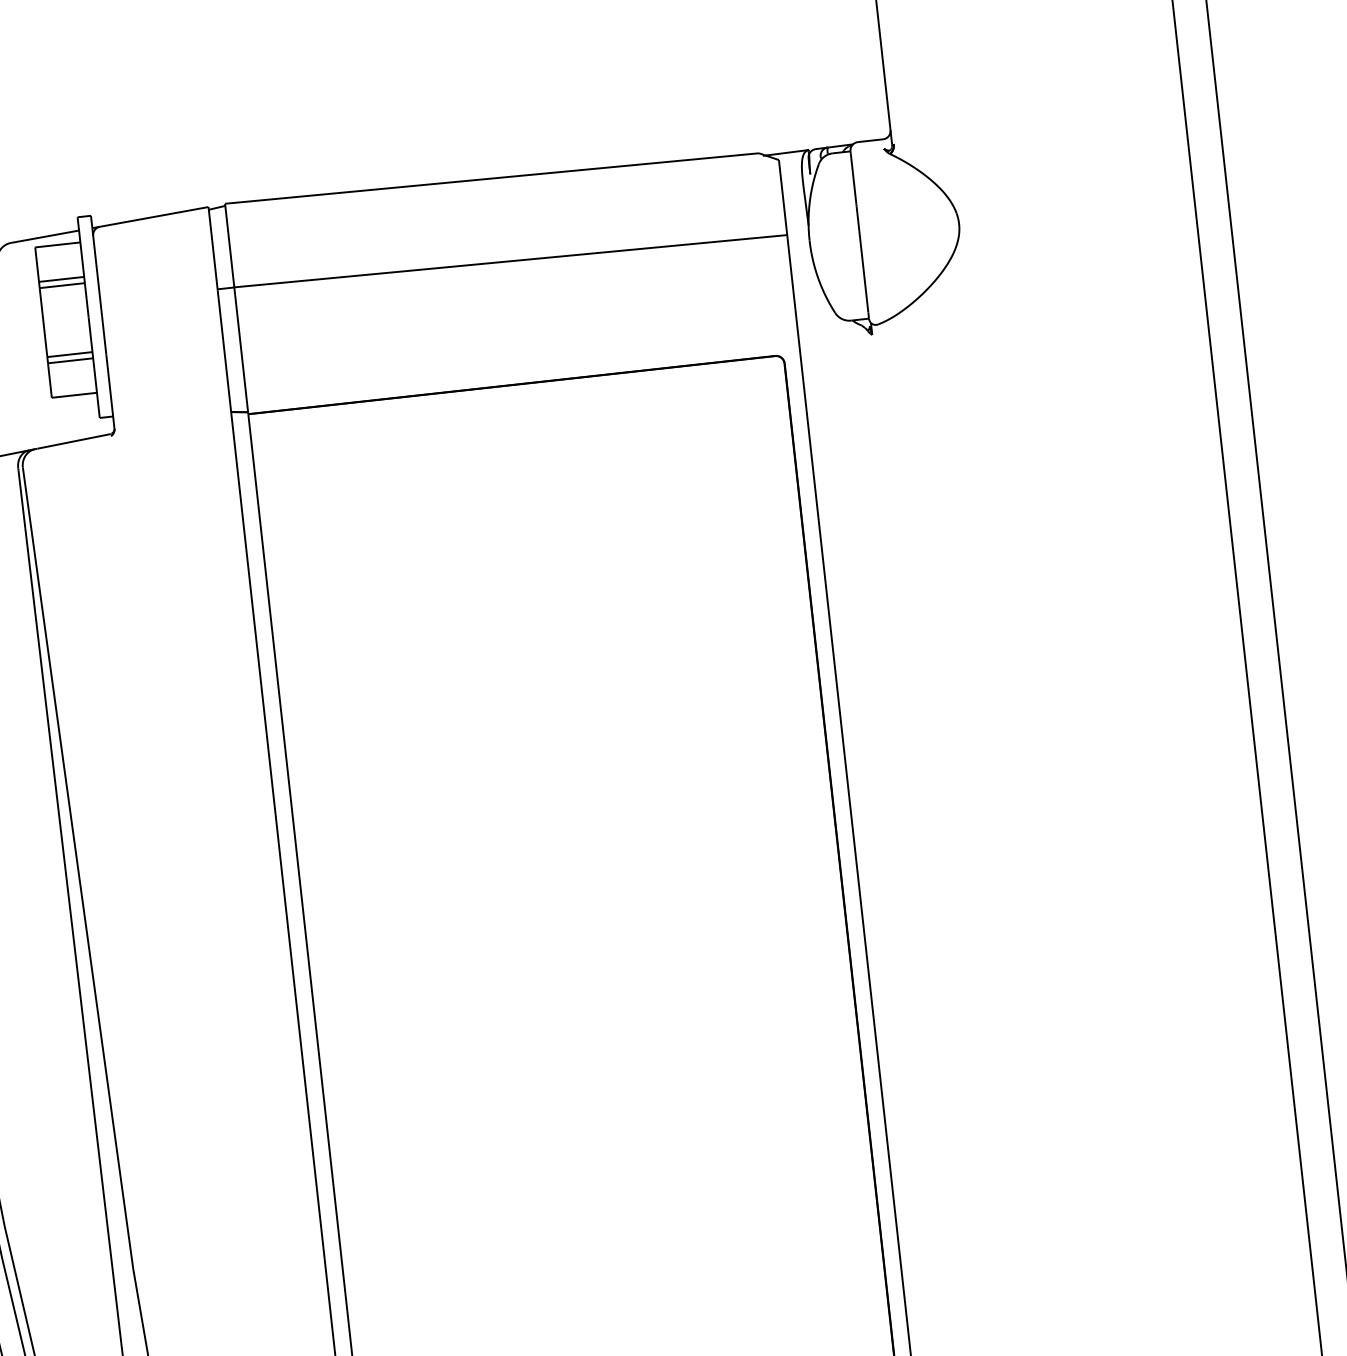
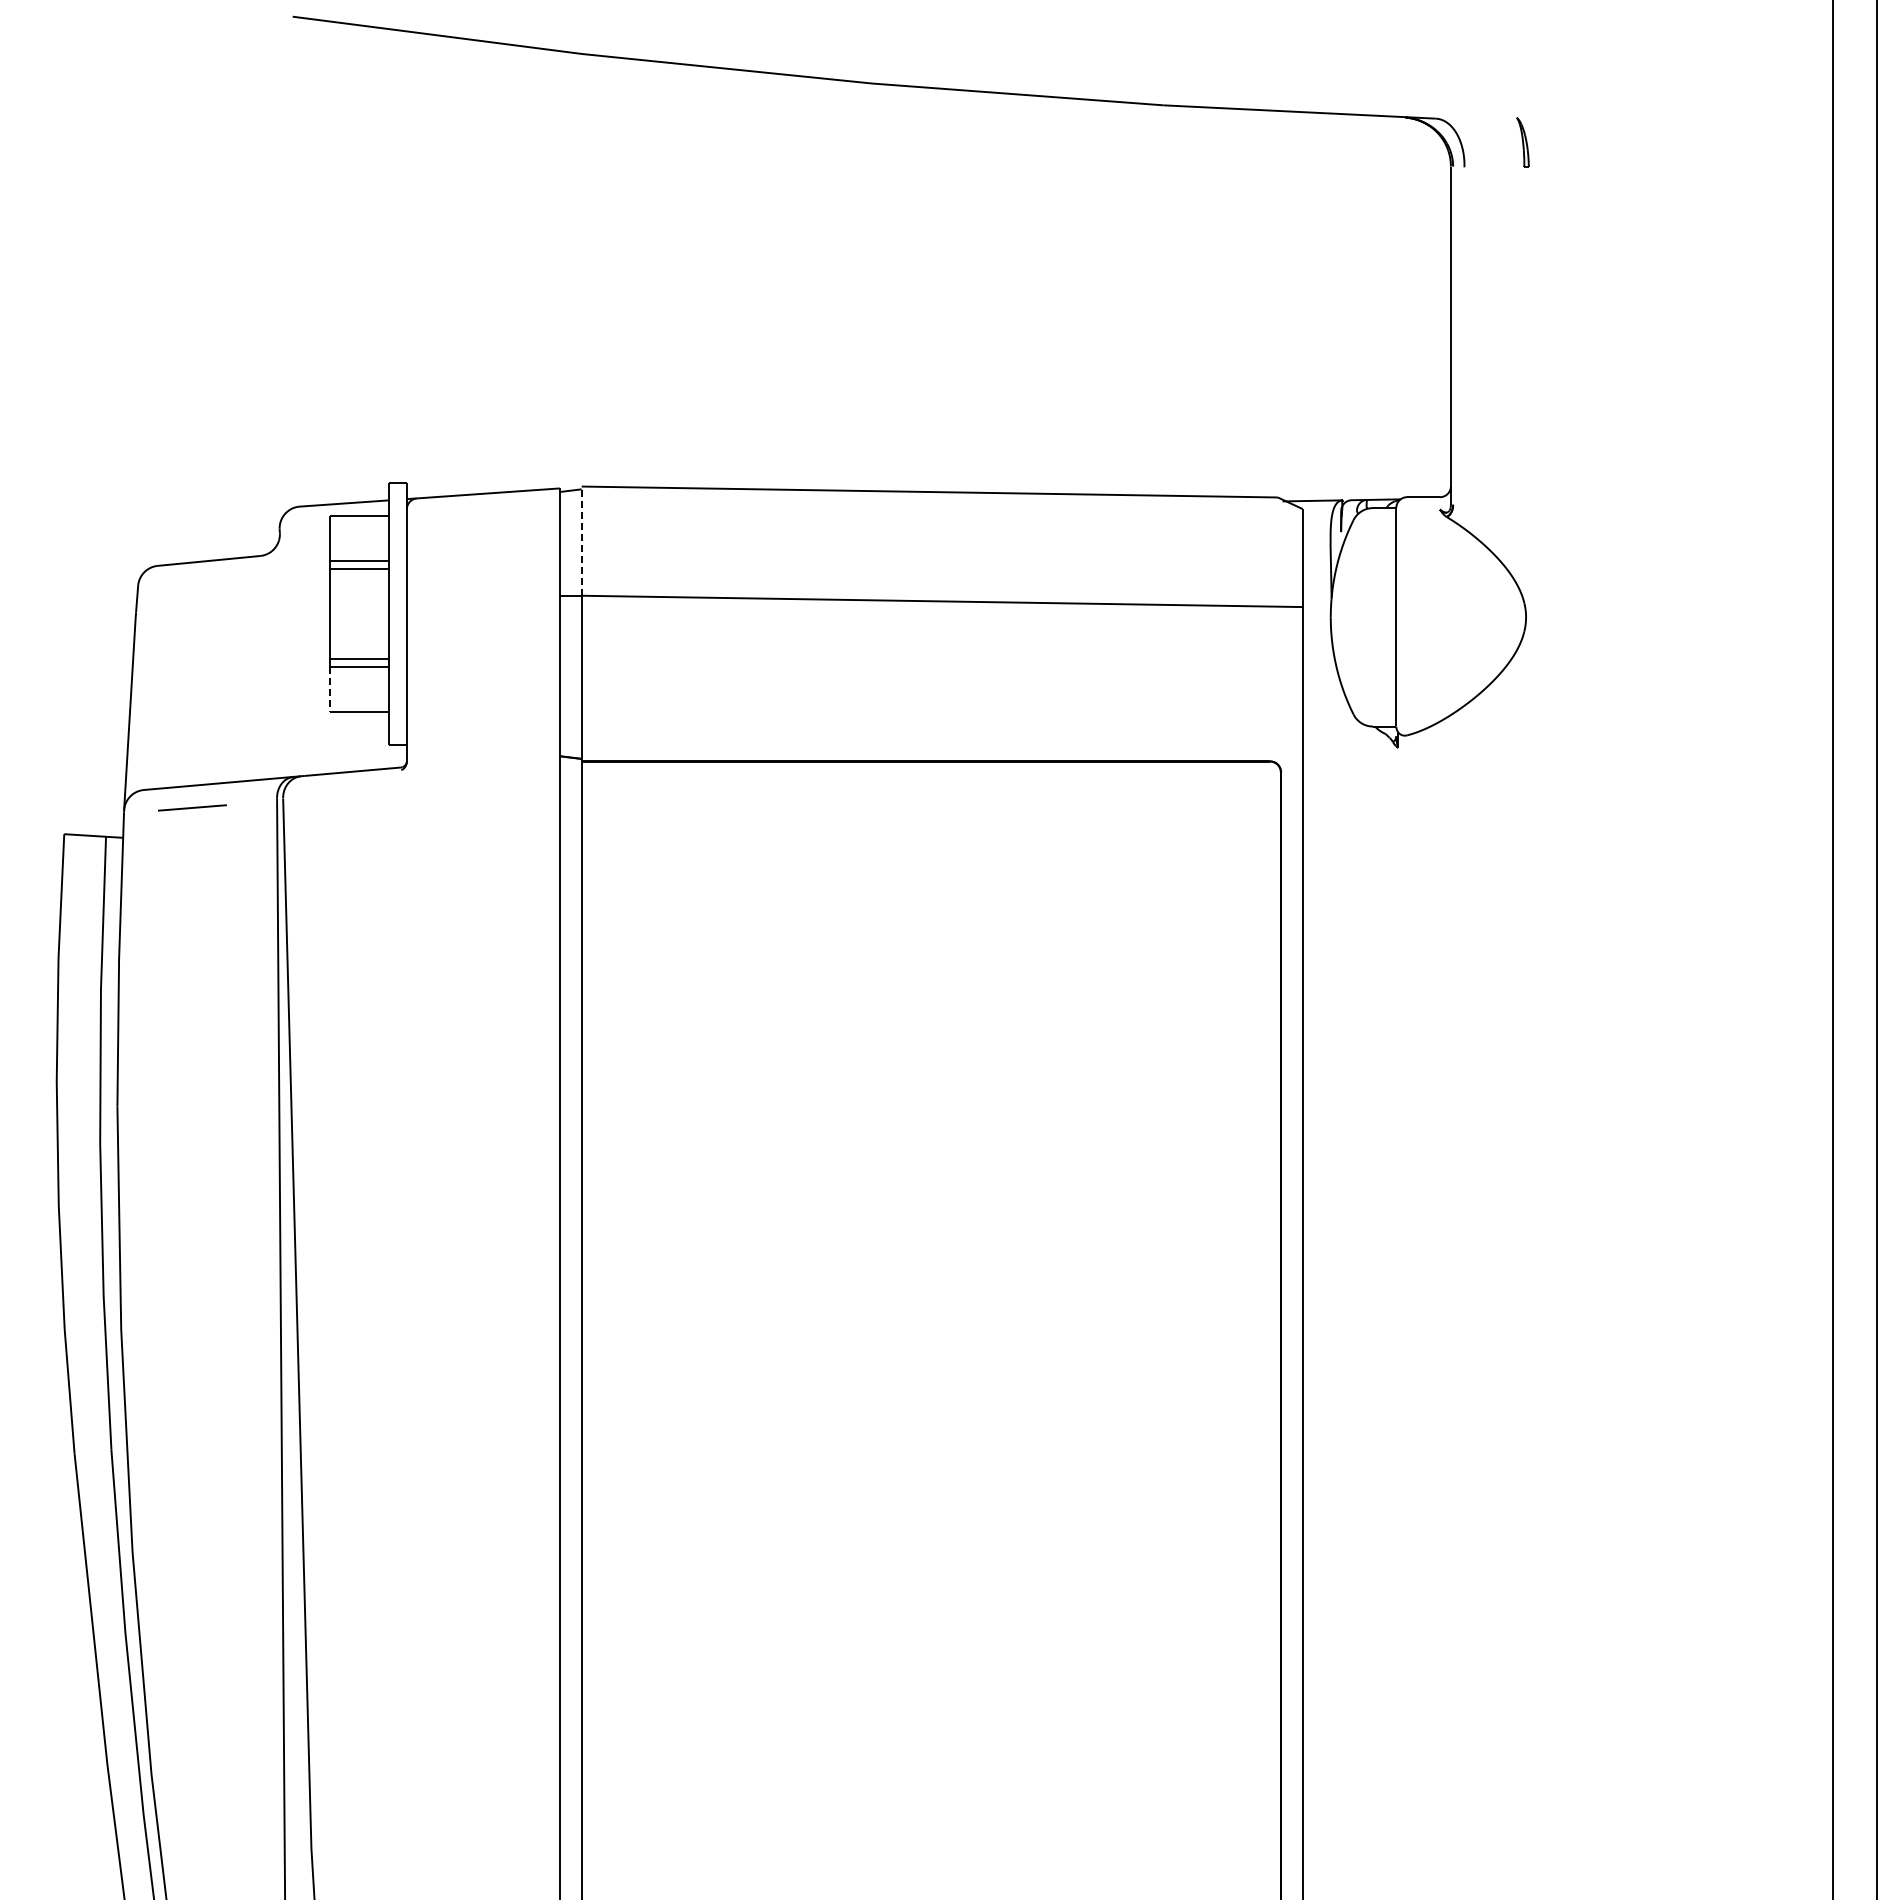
line: (229, 245) -> (581, 541), solid -> dashed
line: (49, 380) -> (330, 689), solid -> dashed

